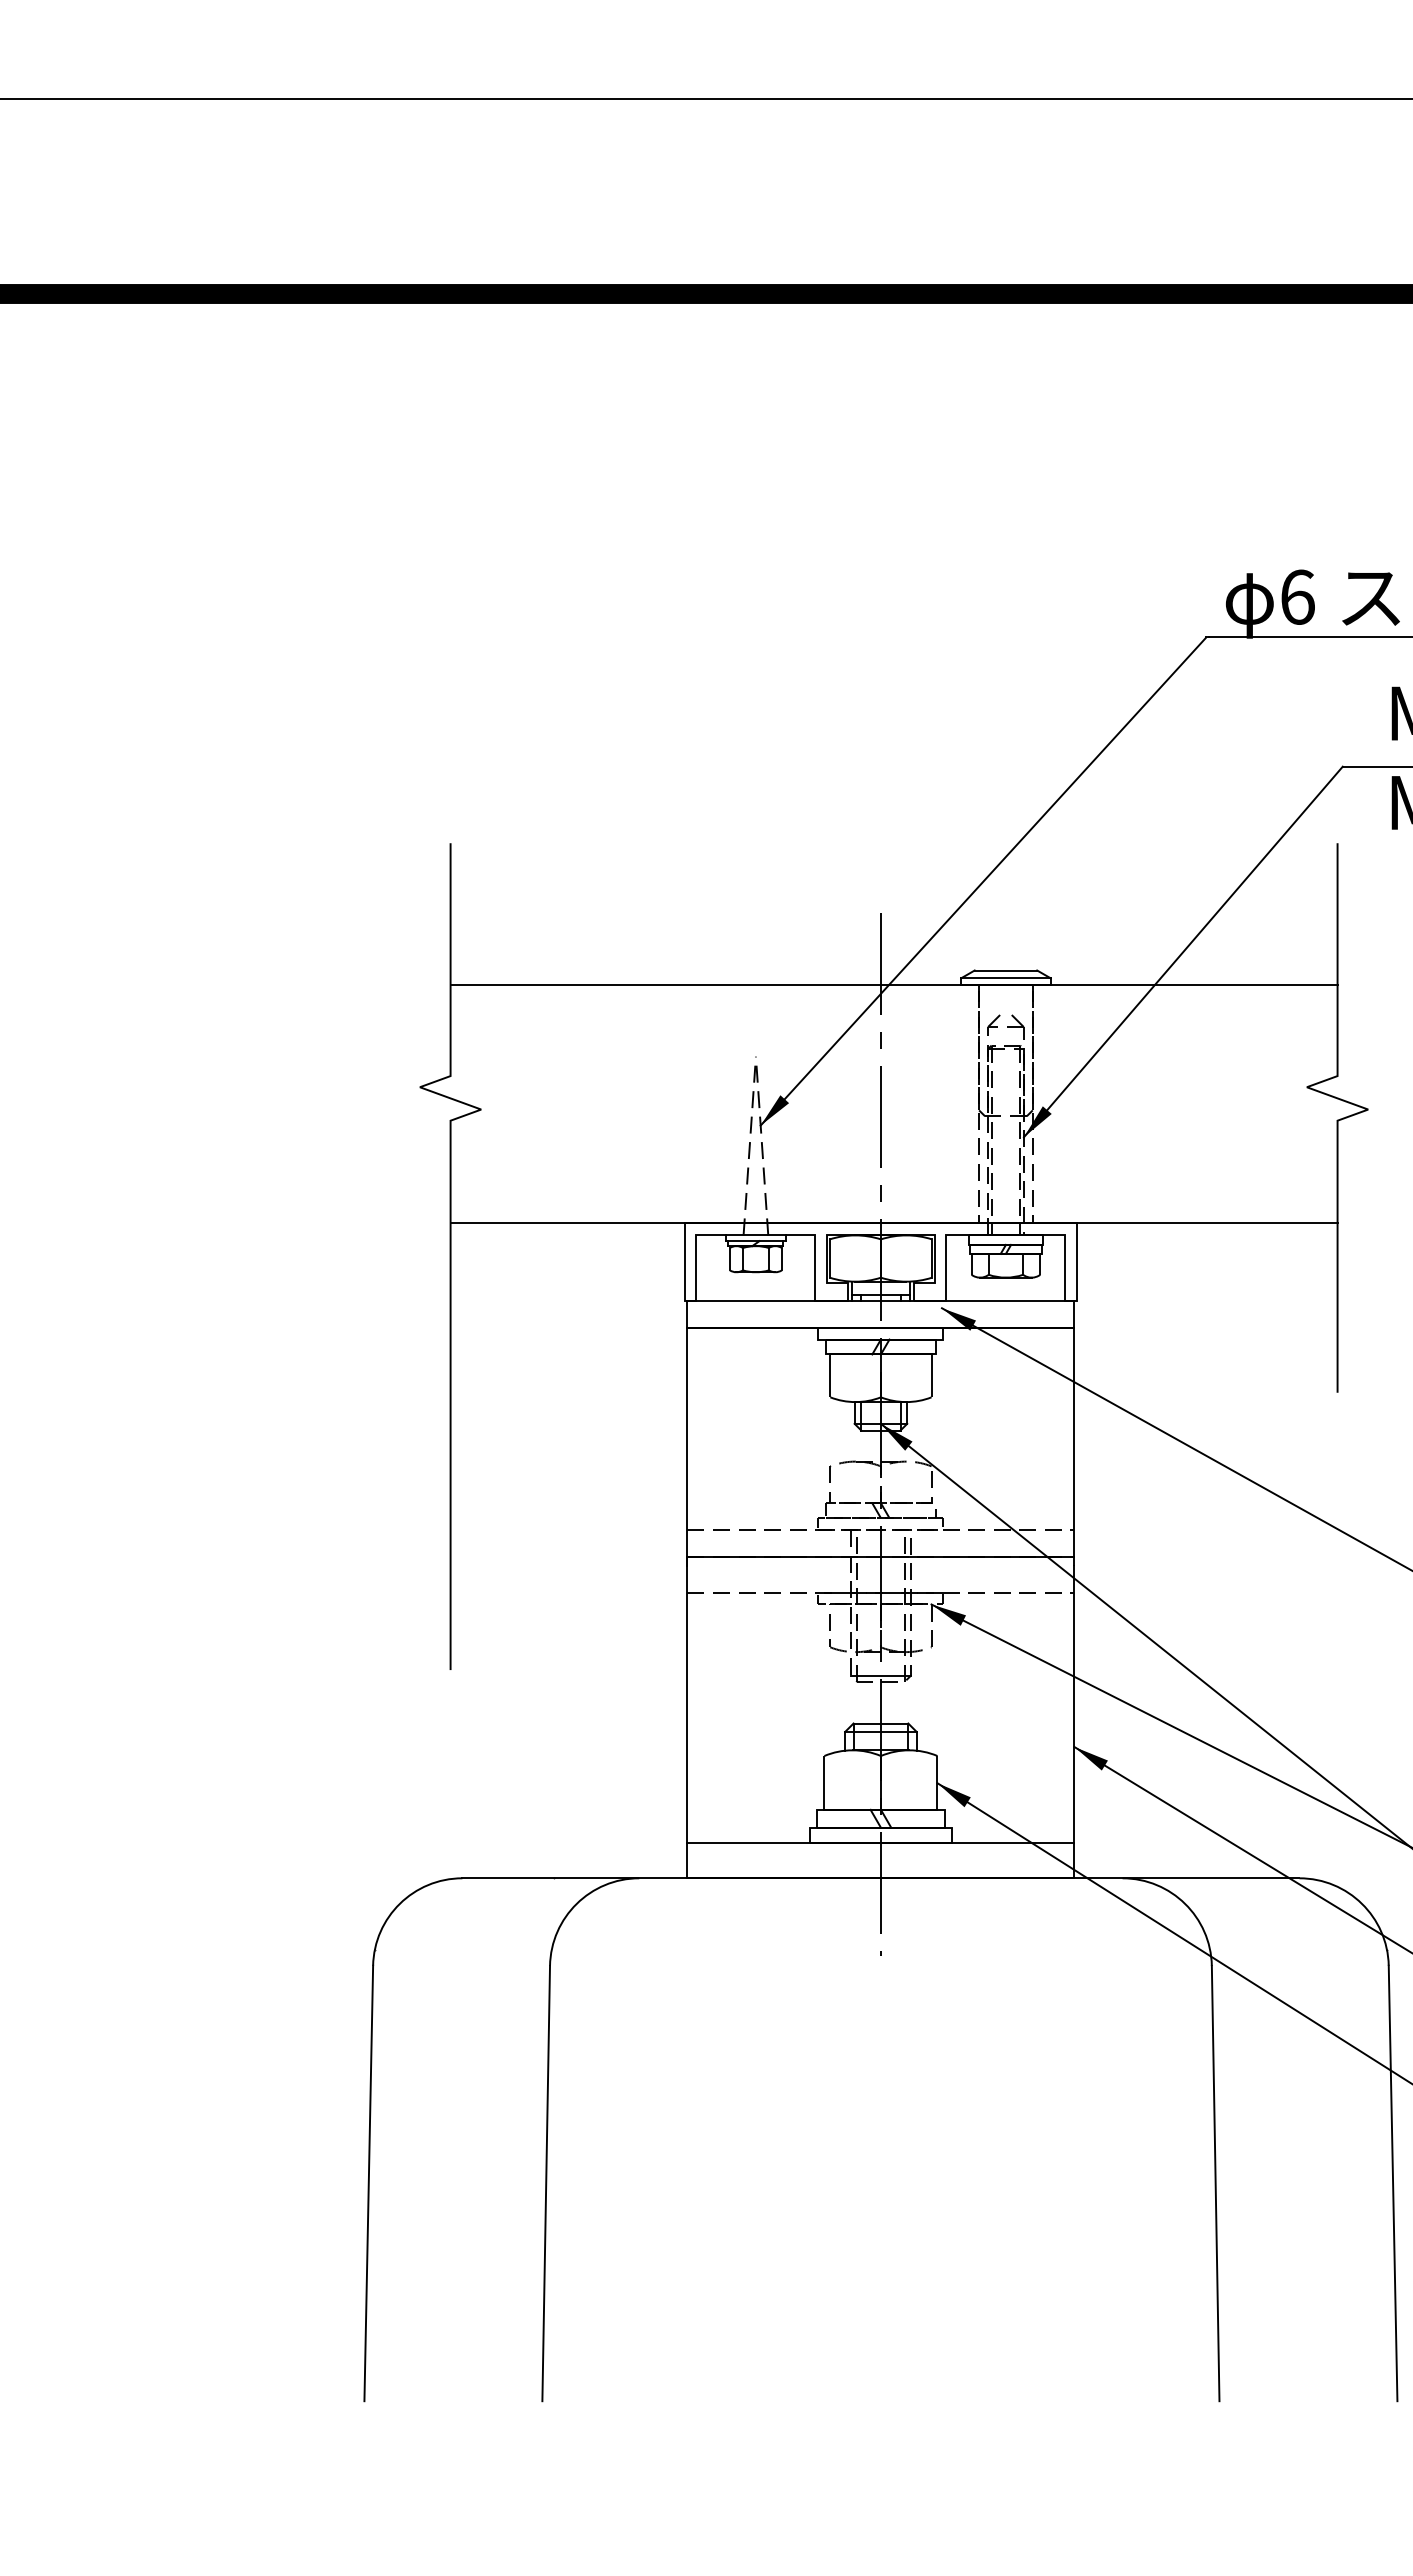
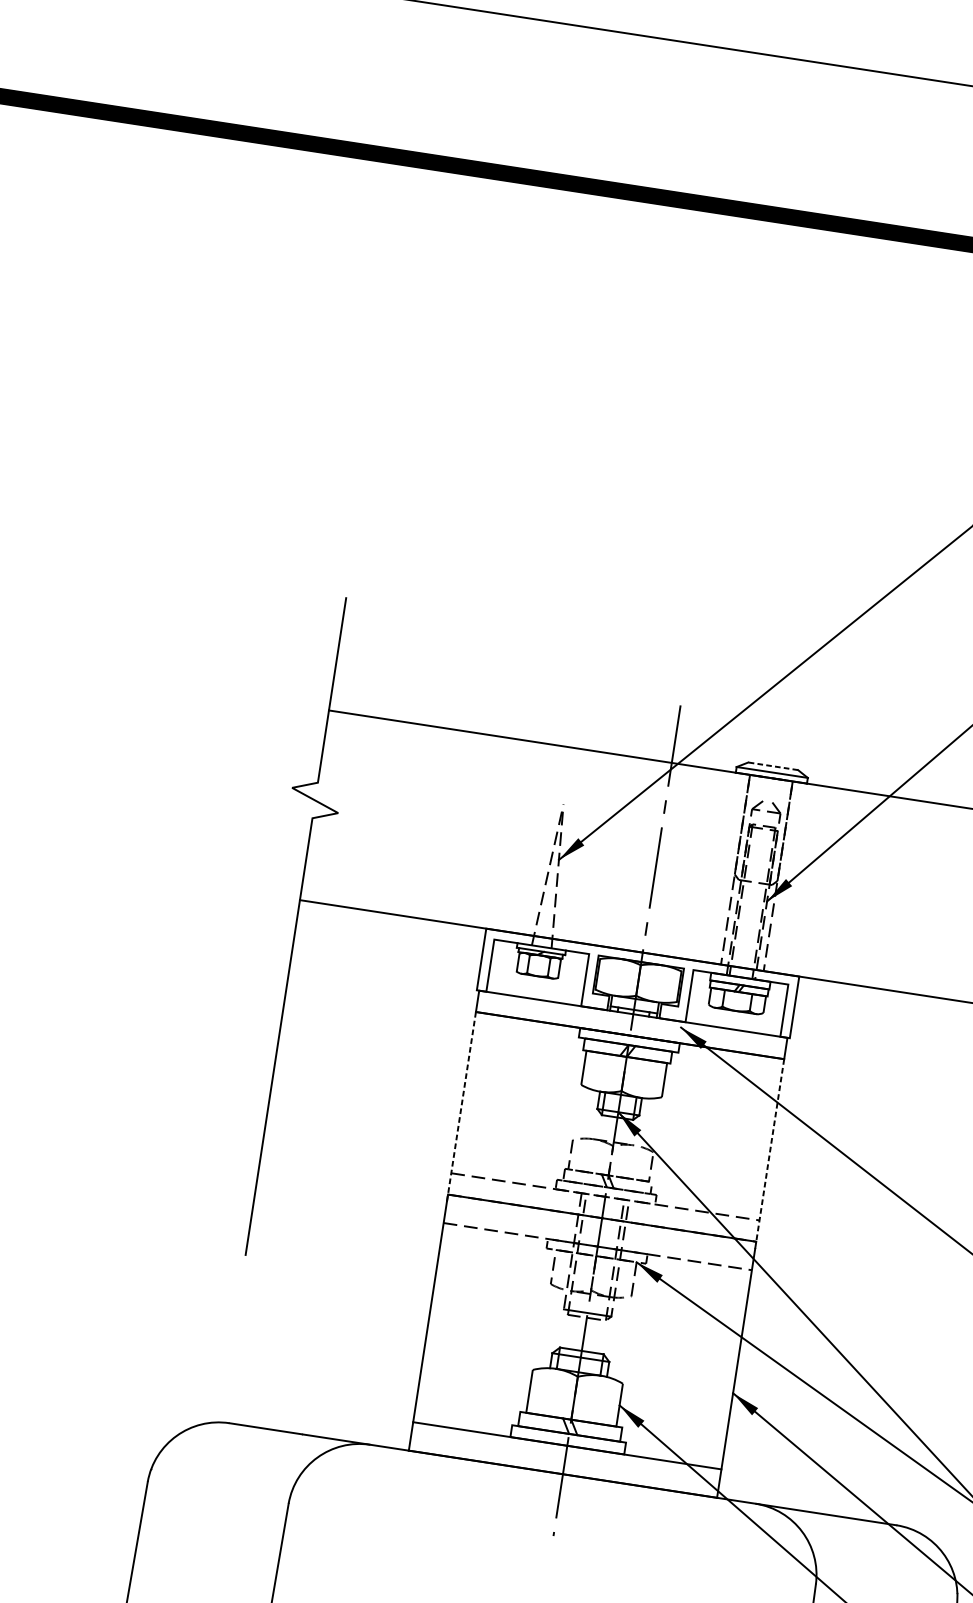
line: (1005, 970) -> (772, 766), solid -> dashed
line: (1074, 1442) -> (770, 1150), solid -> dashed
line: (687, 1447) -> (461, 1107), solid -> dashed

